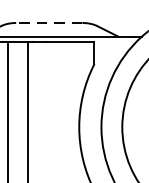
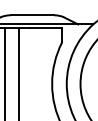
line: (49, 23) -> (32, 15), dashed -> solid

